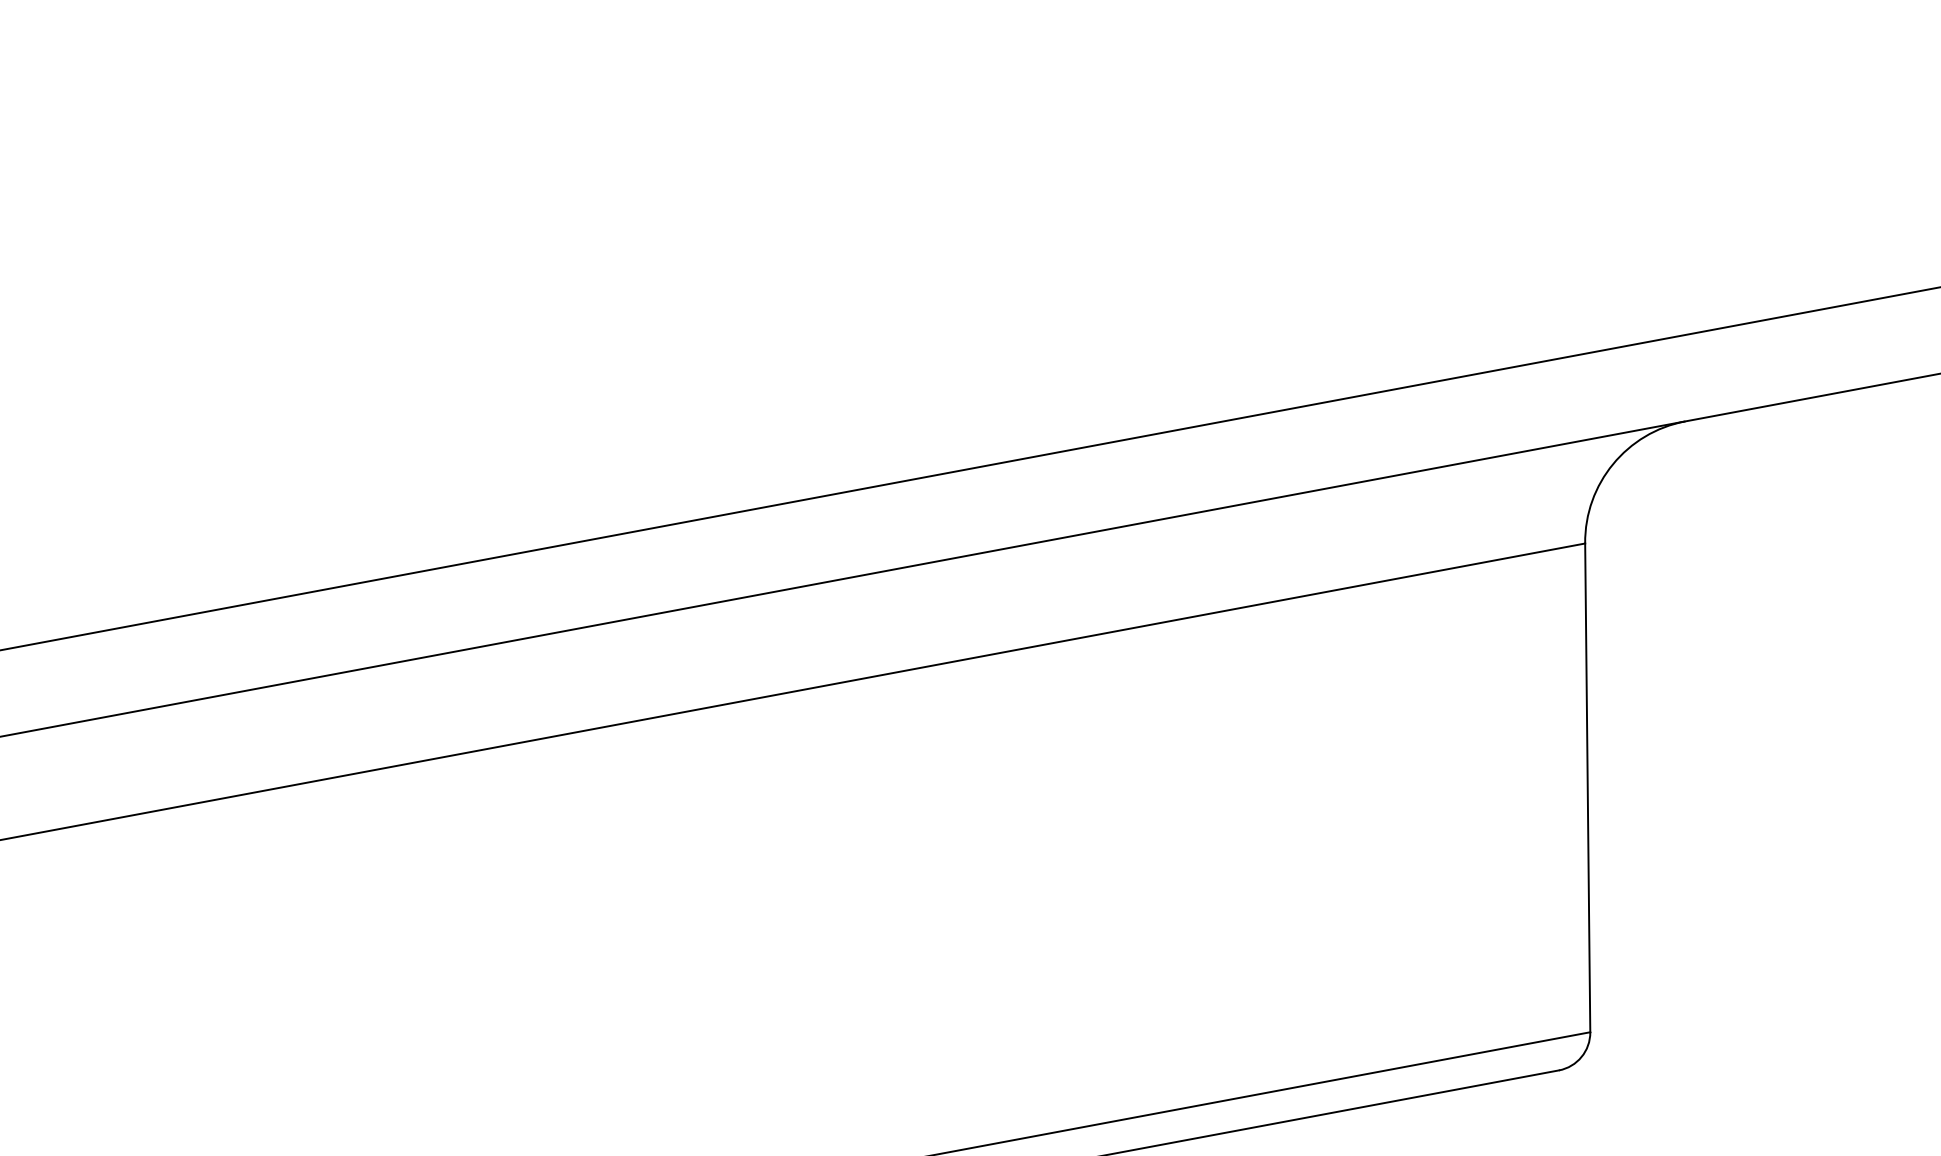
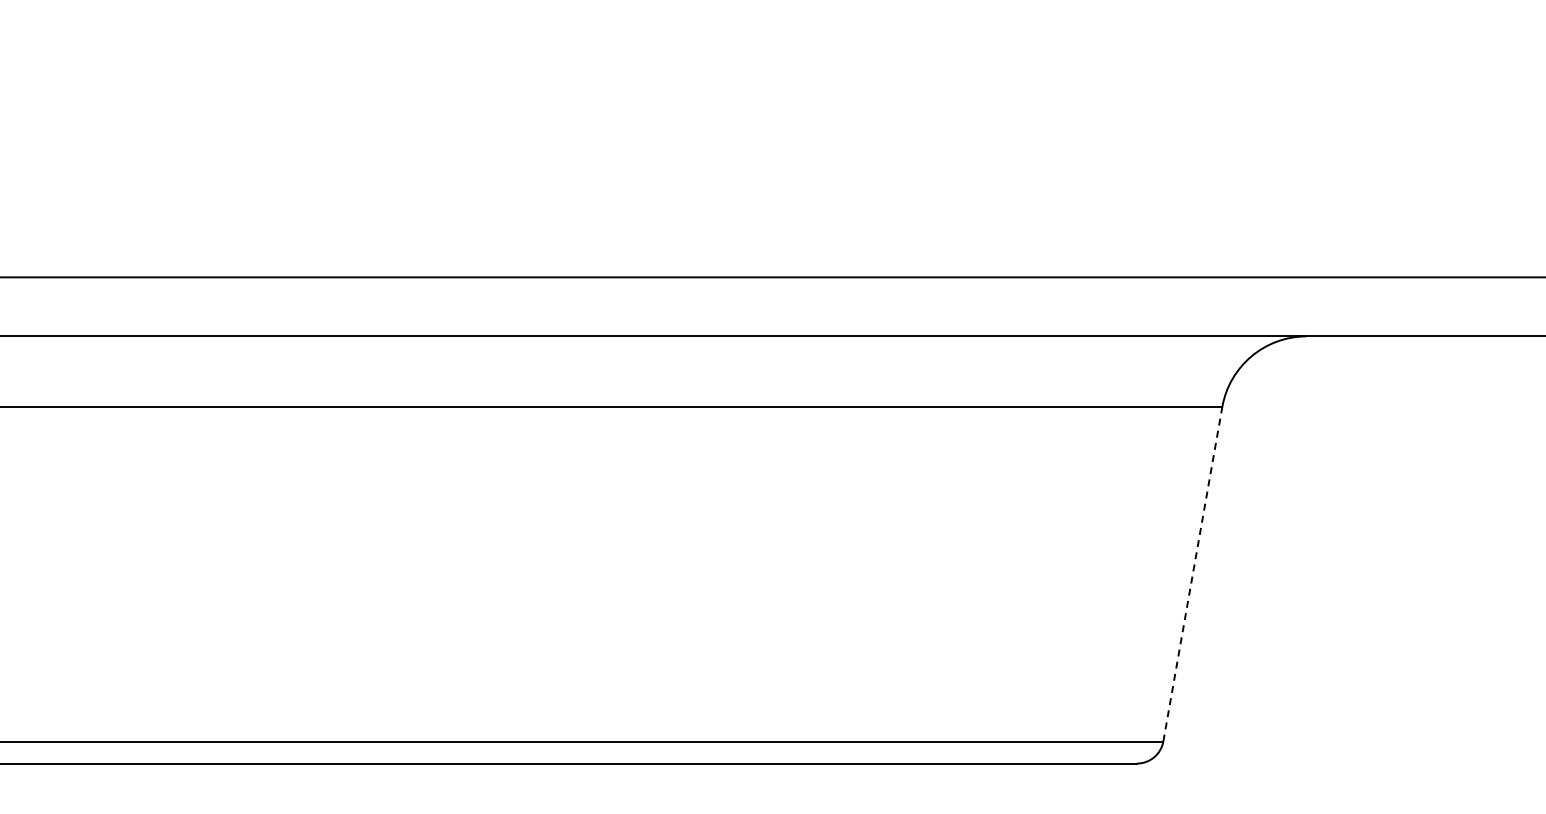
line: (1587, 788) -> (1192, 574), solid -> dashed

